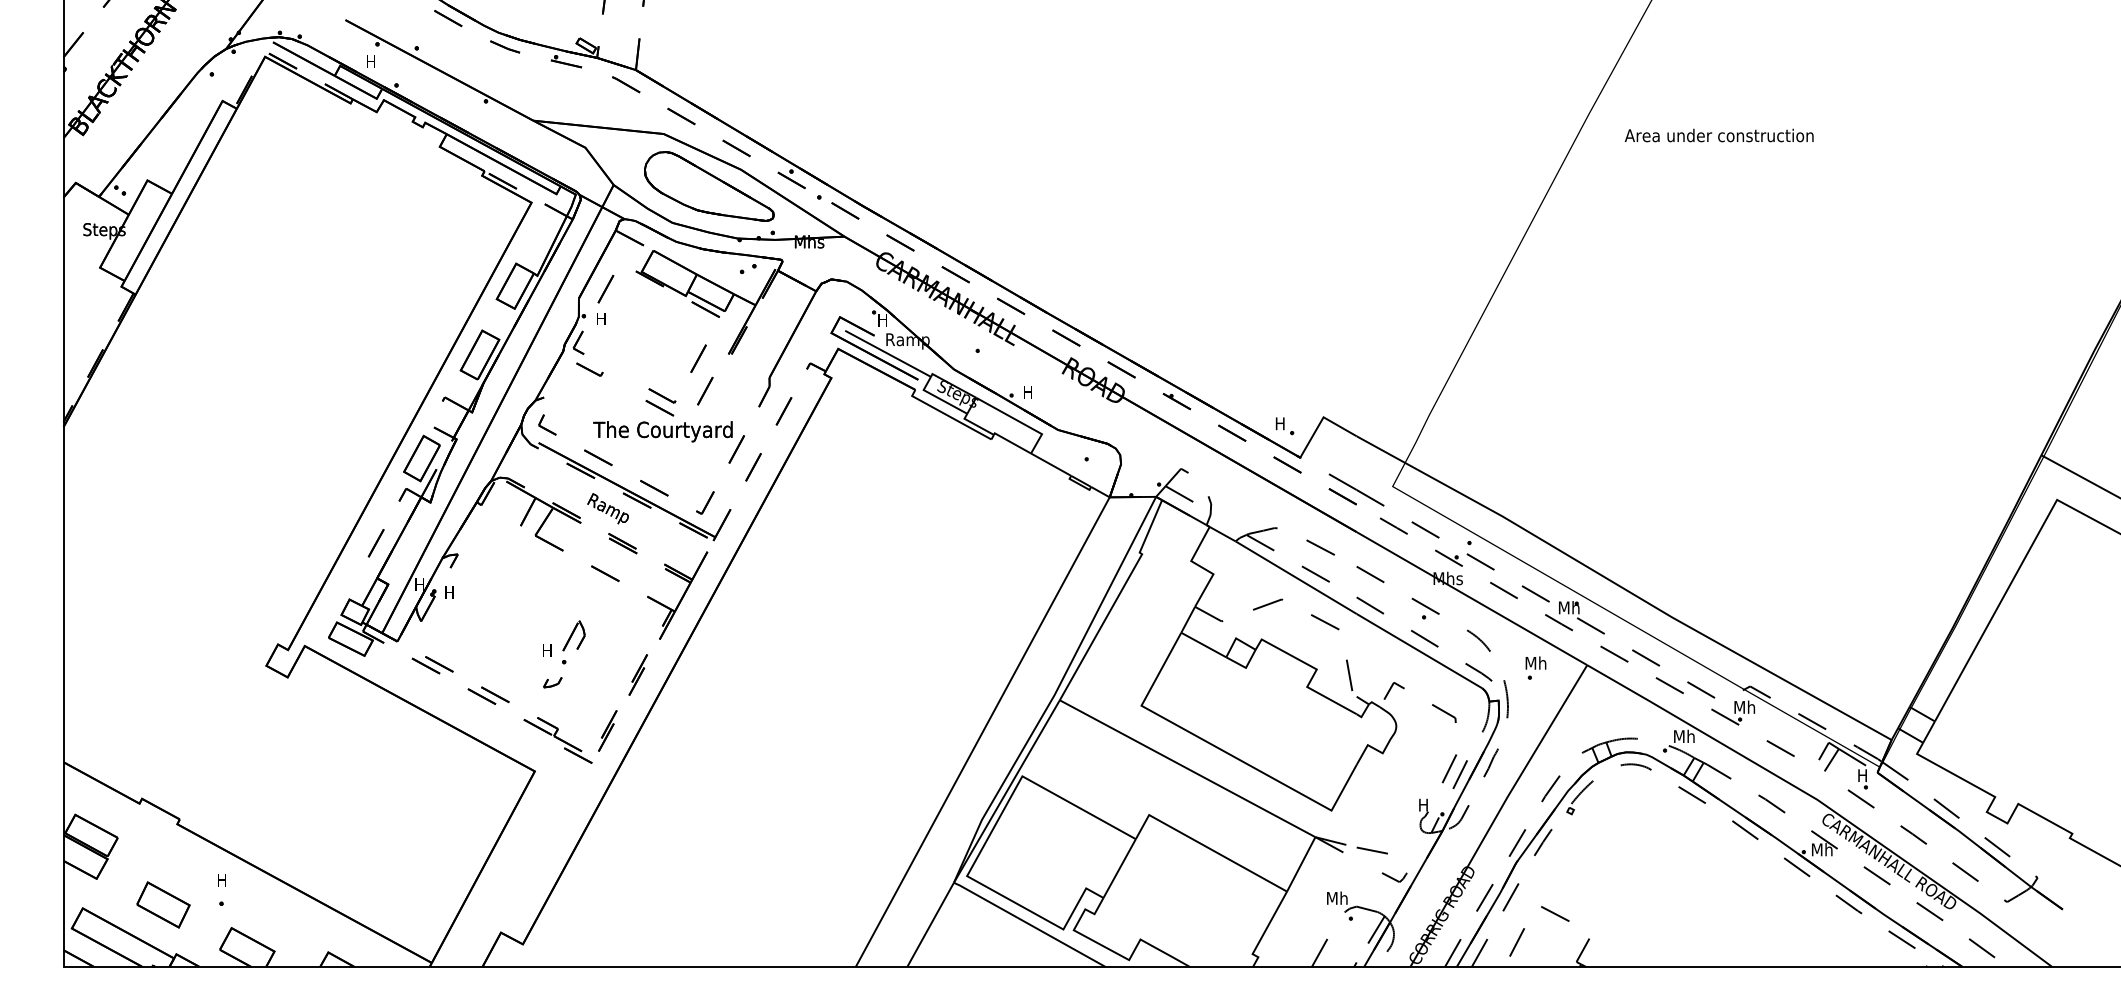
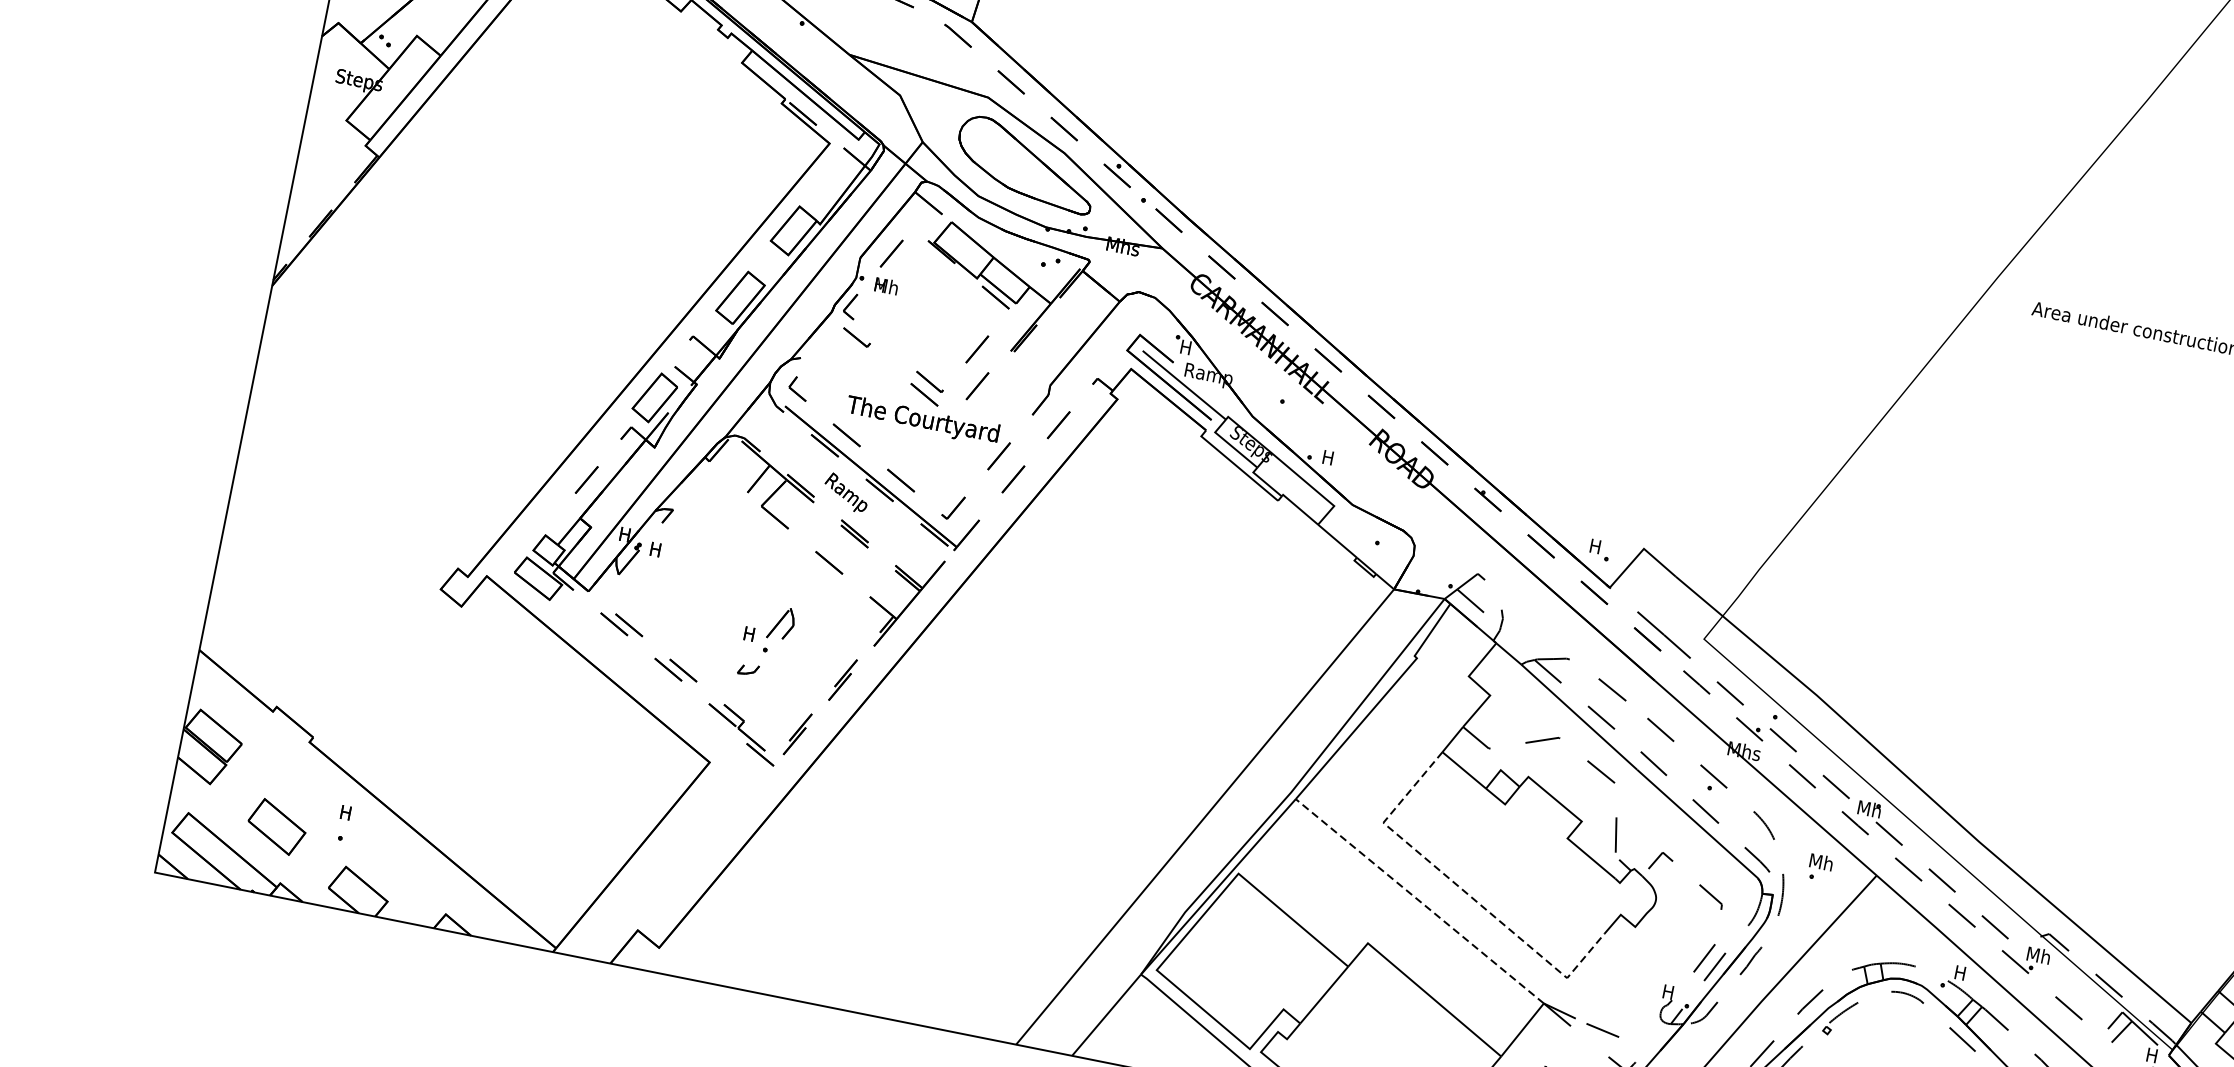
text: (606, 318) -> (885, 285), H -> Mh
text: (1684, 735) -> (1967, 973), Mh -> H
line: (1223, 750) -> (1462, 889), solid -> dashed
line: (1187, 768) -> (1419, 901), solid -> dashed

